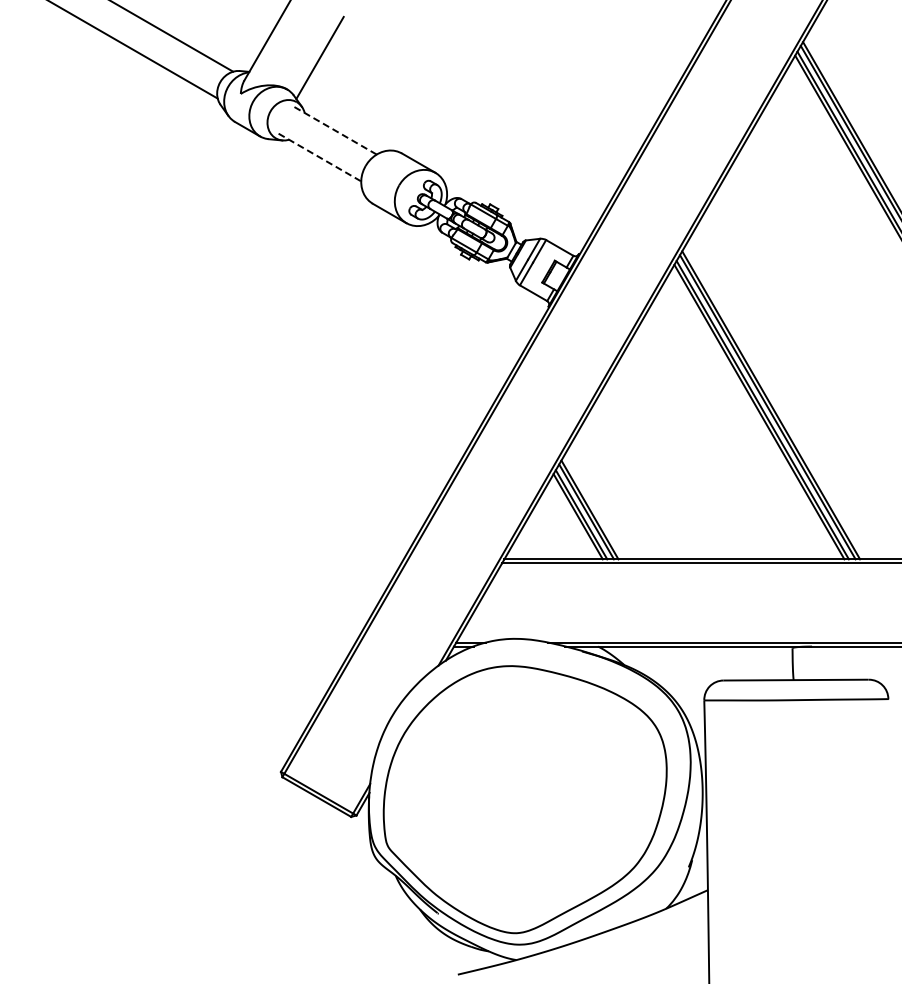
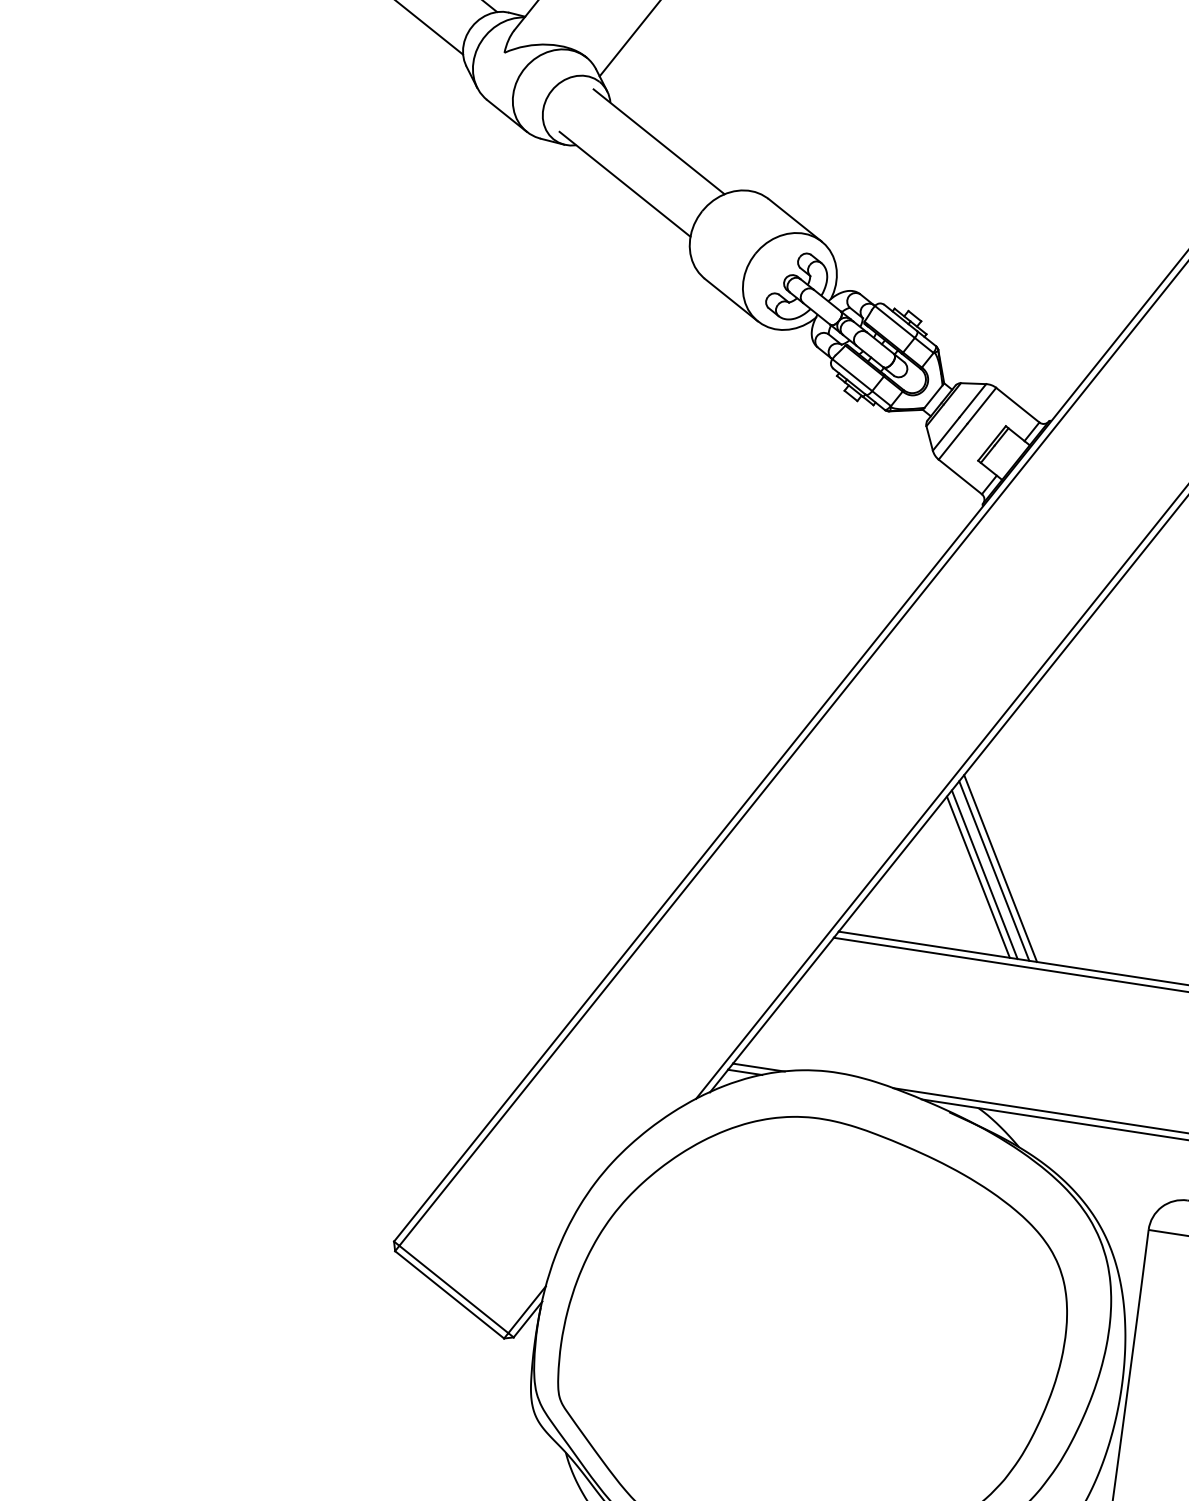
line: (335, 130) -> (659, 141), dashed -> solid
line: (319, 157) -> (624, 184), dashed -> solid

